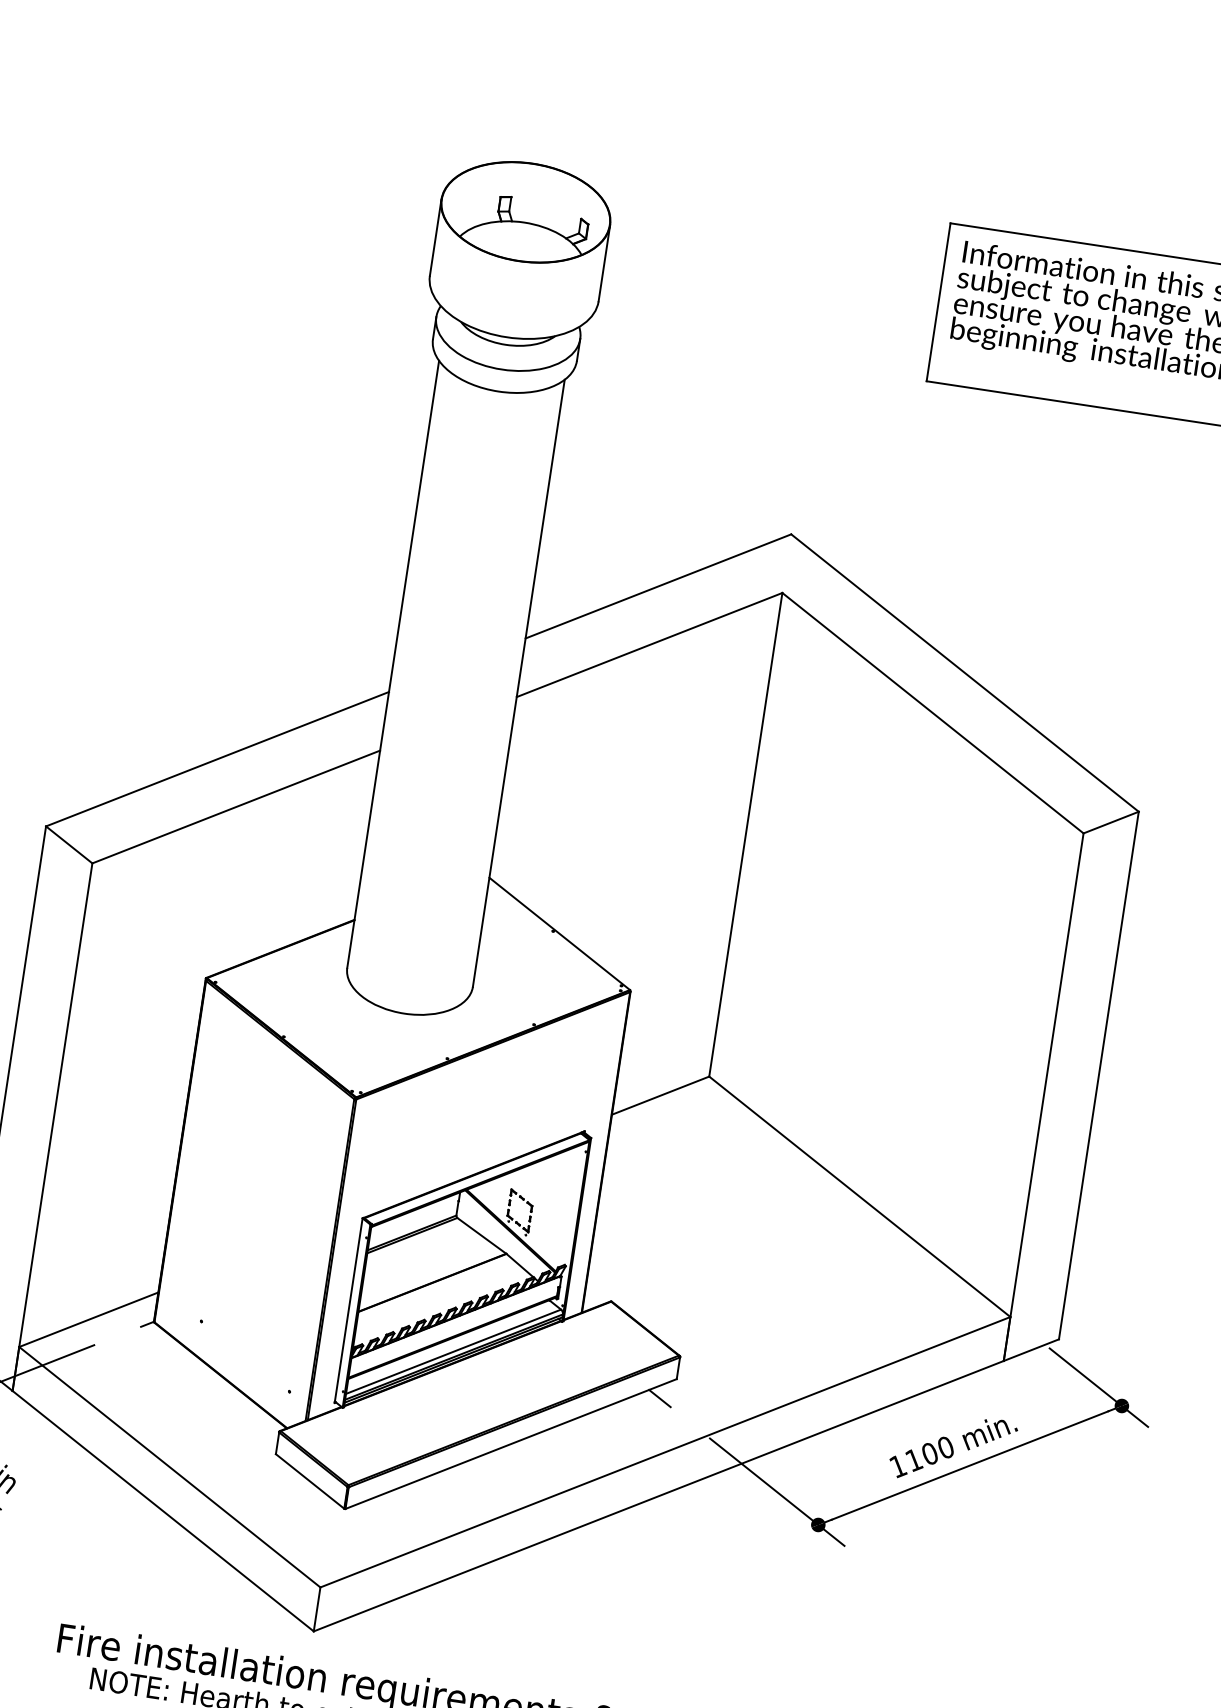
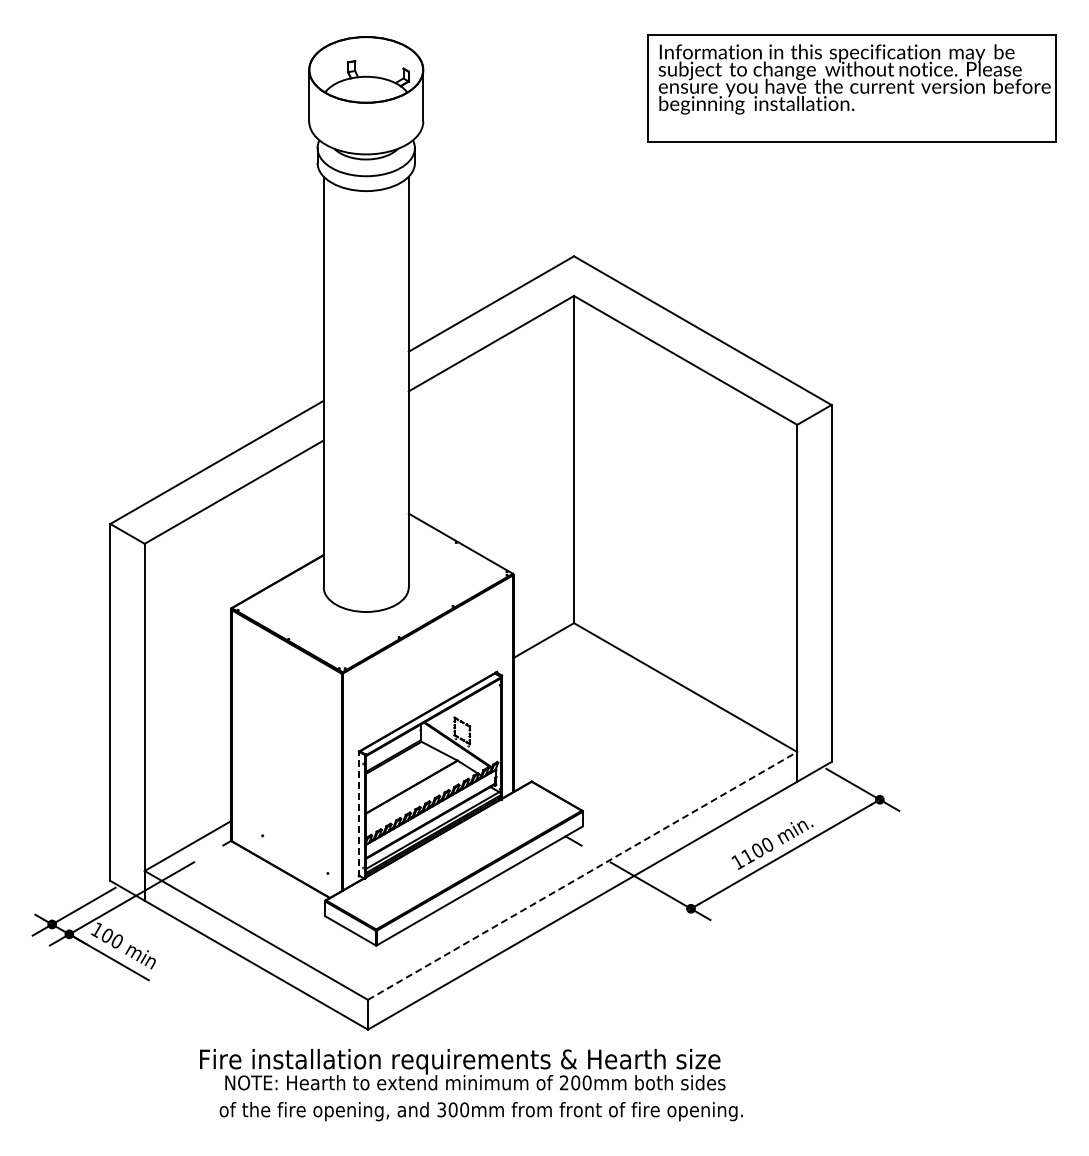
line: (348, 1309) -> (358, 813), solid -> dashed
line: (665, 1451) -> (582, 875), solid -> dashed

